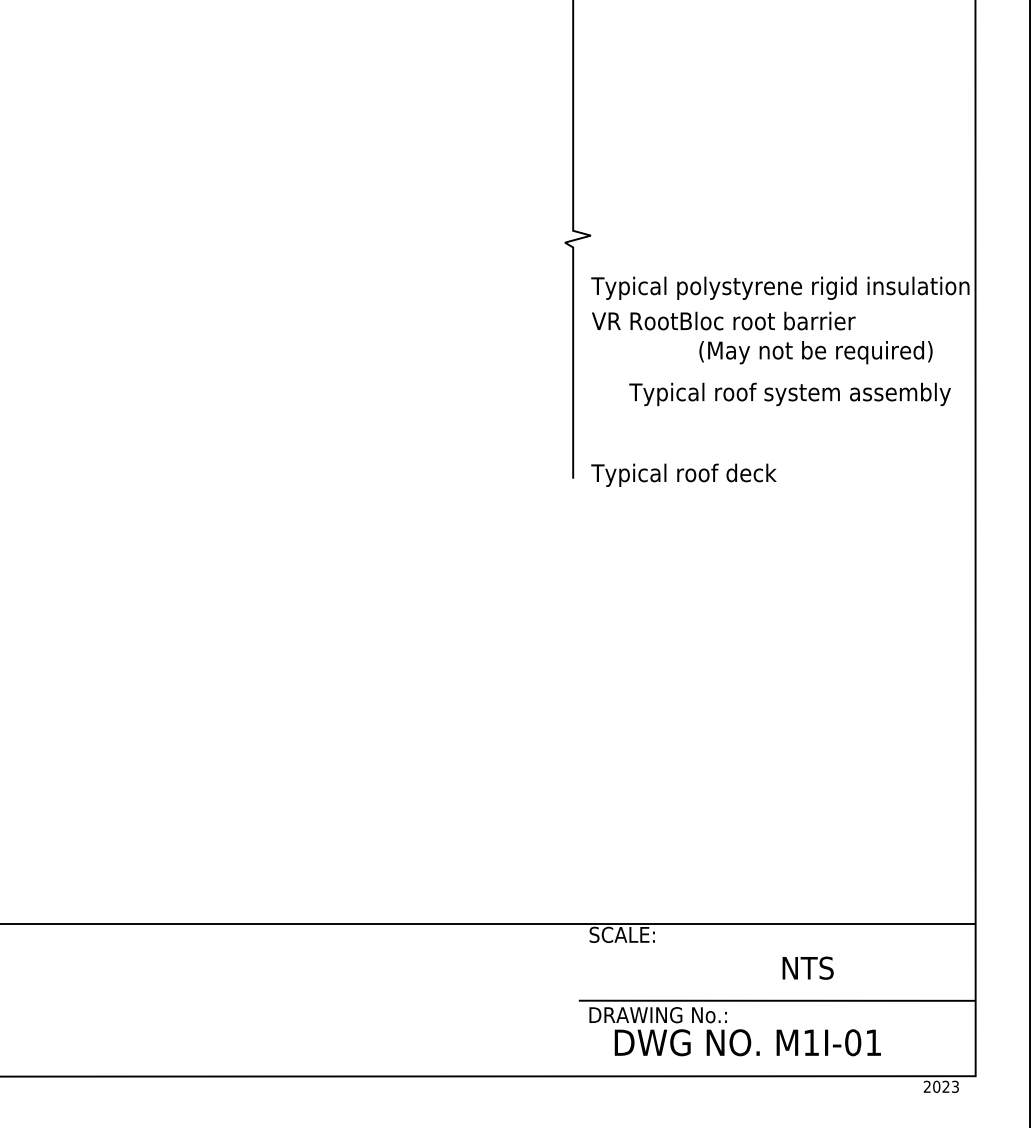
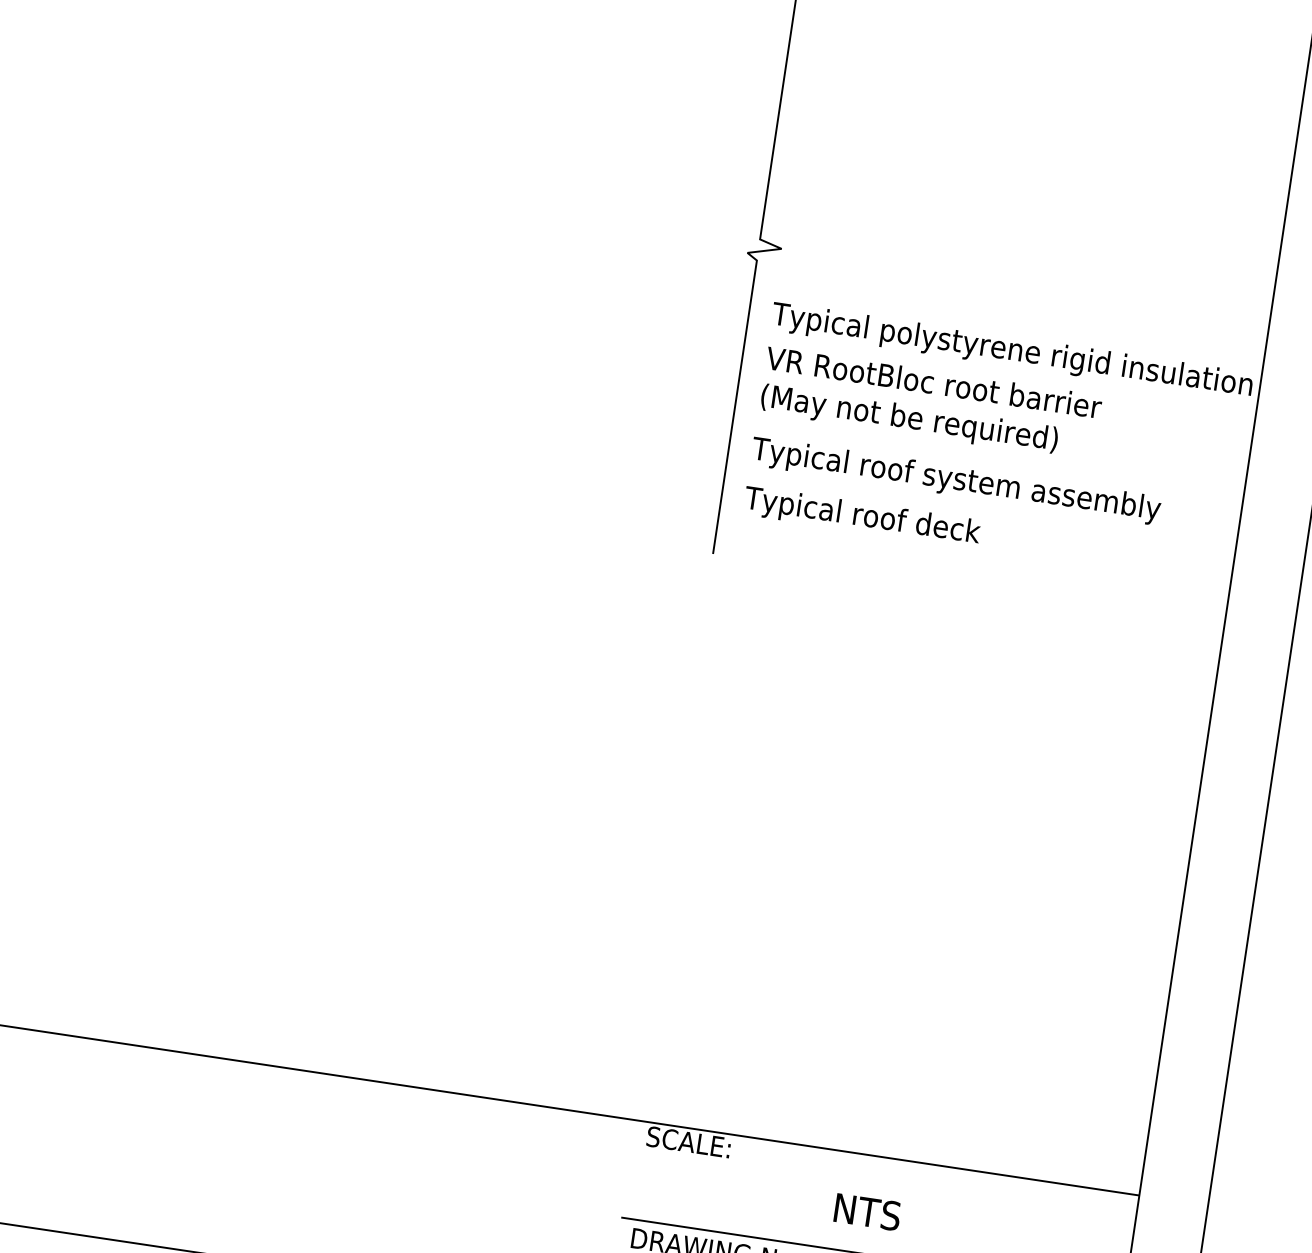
text: (815, 352) -> (908, 419), moved
text: (789, 394) -> (955, 480), moved
text: (683, 474) -> (861, 516), moved
text: (807, 967) -> (866, 1211), moved

